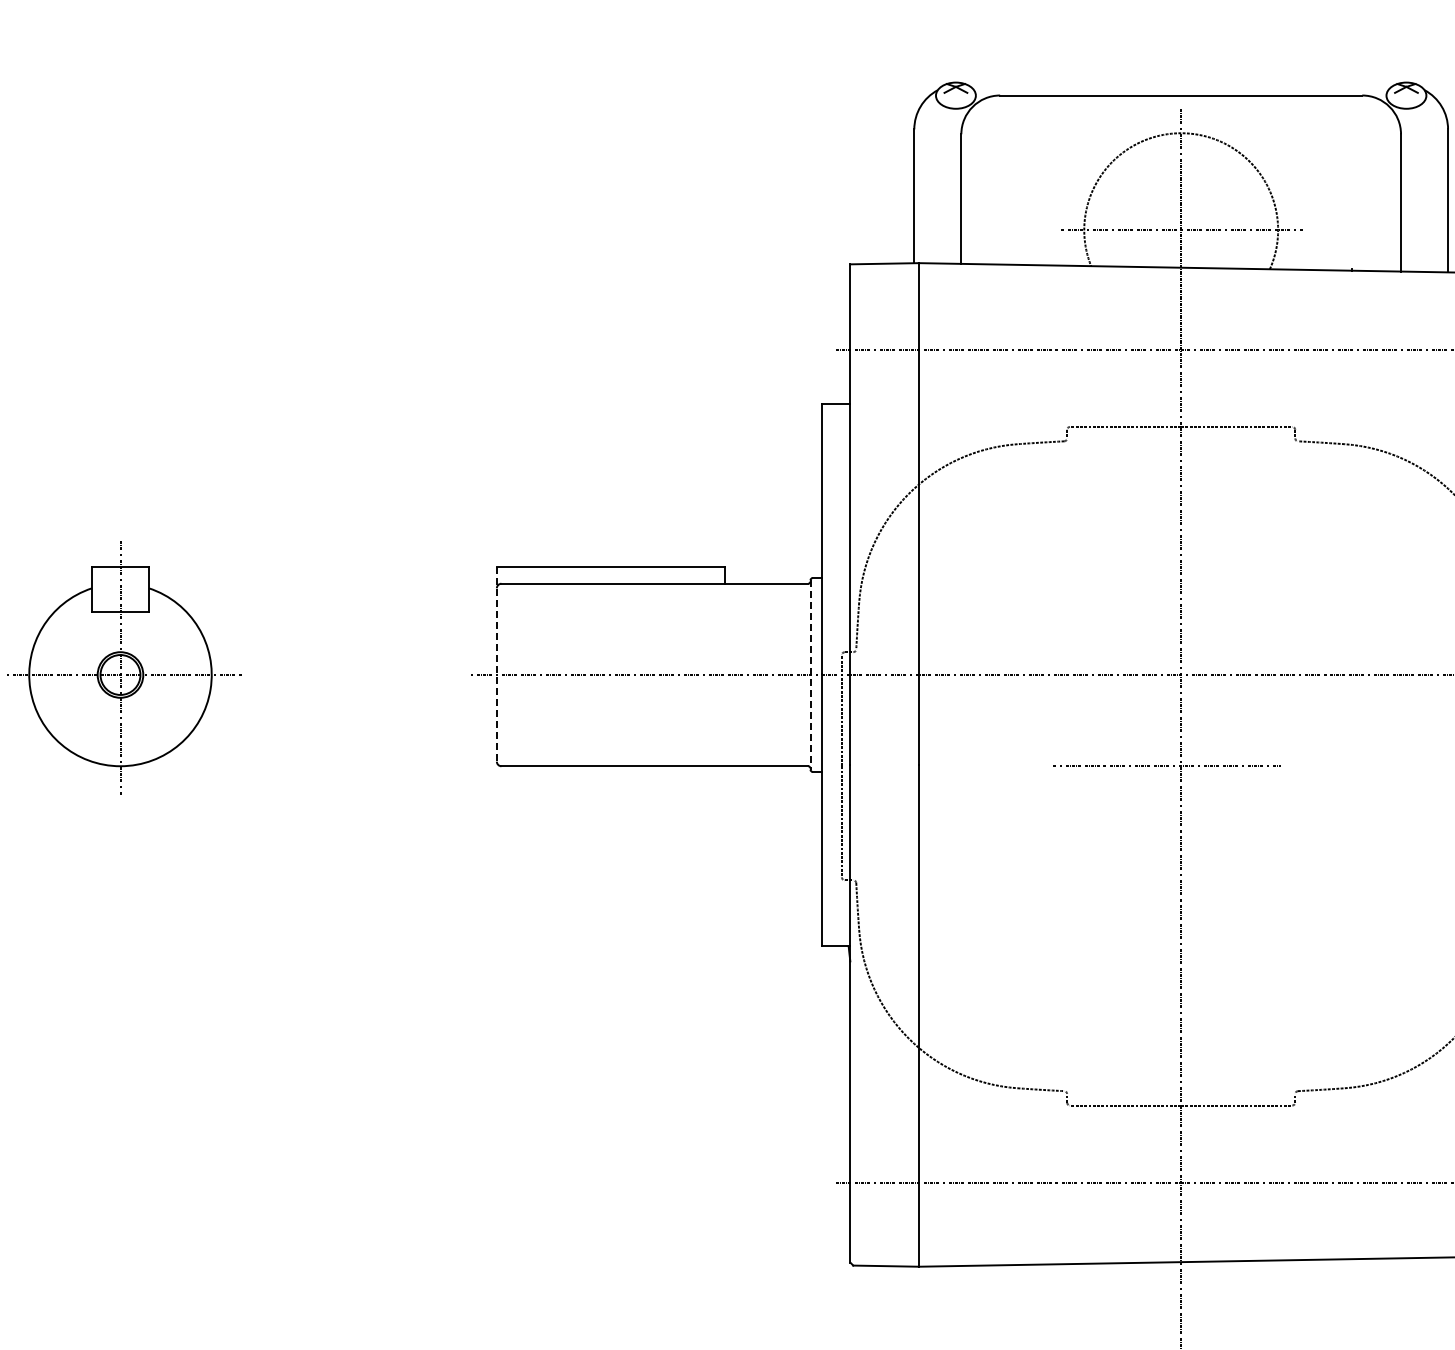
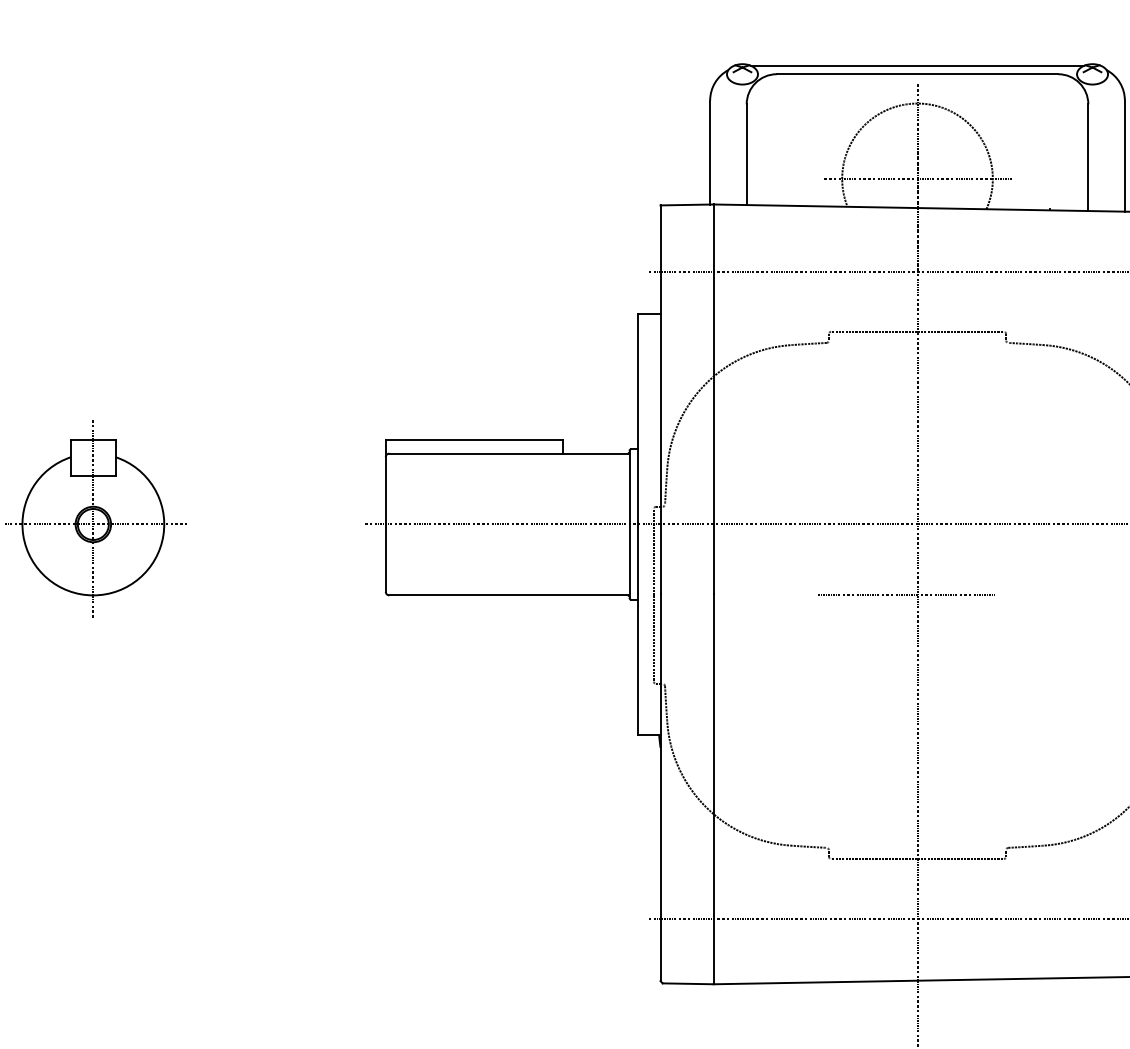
line: (1181, 84) -> (917, 65), added
line: (496, 664) -> (385, 516), dashed -> solid
line: (810, 675) -> (629, 524), dashed -> solid

